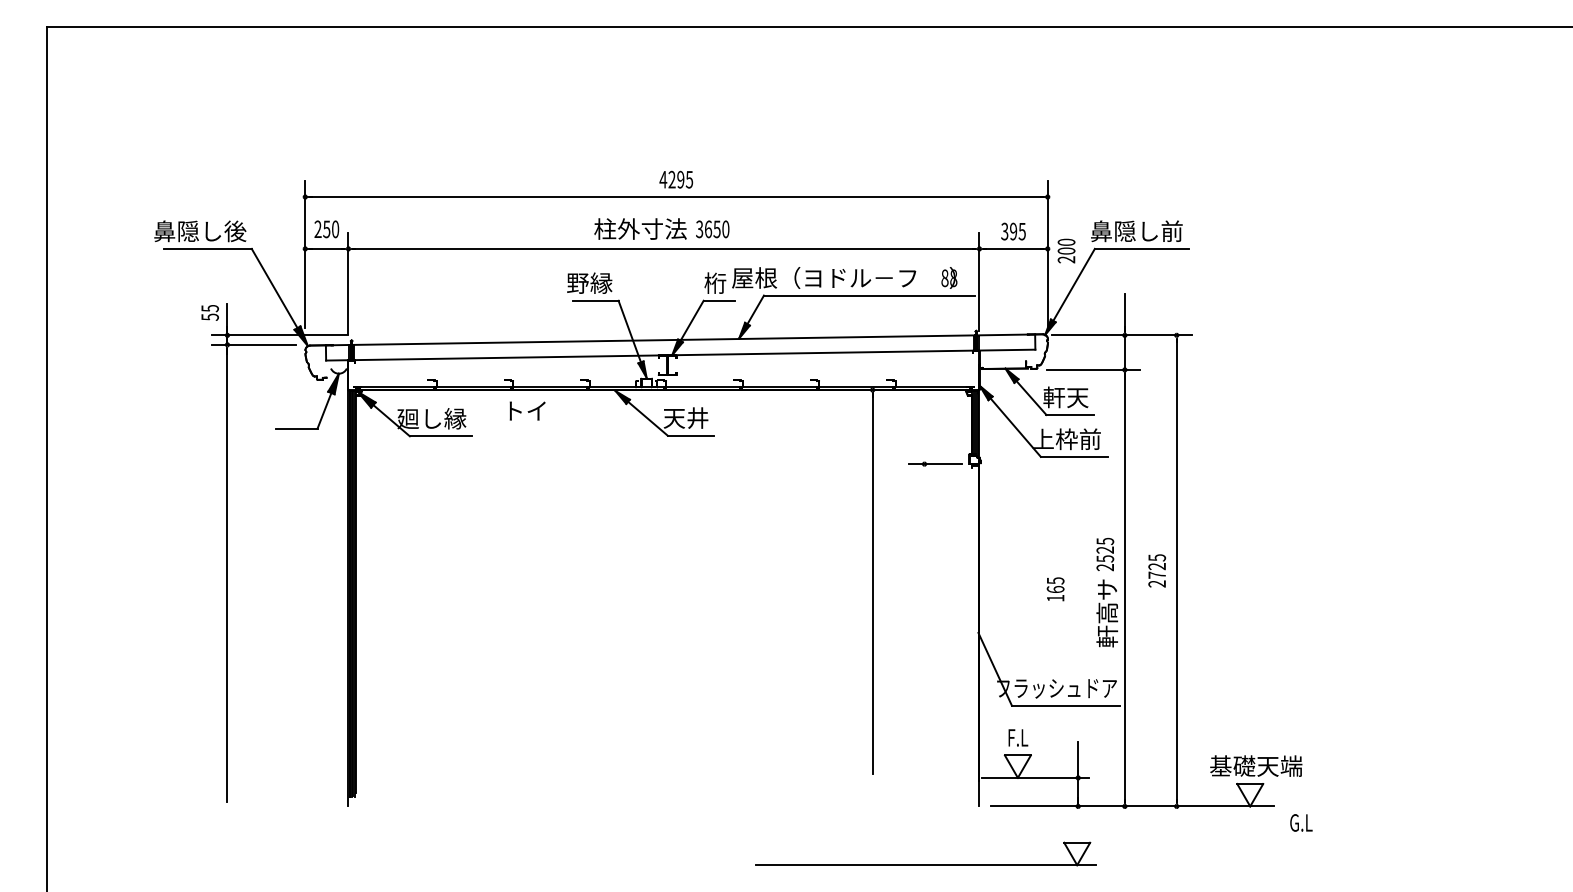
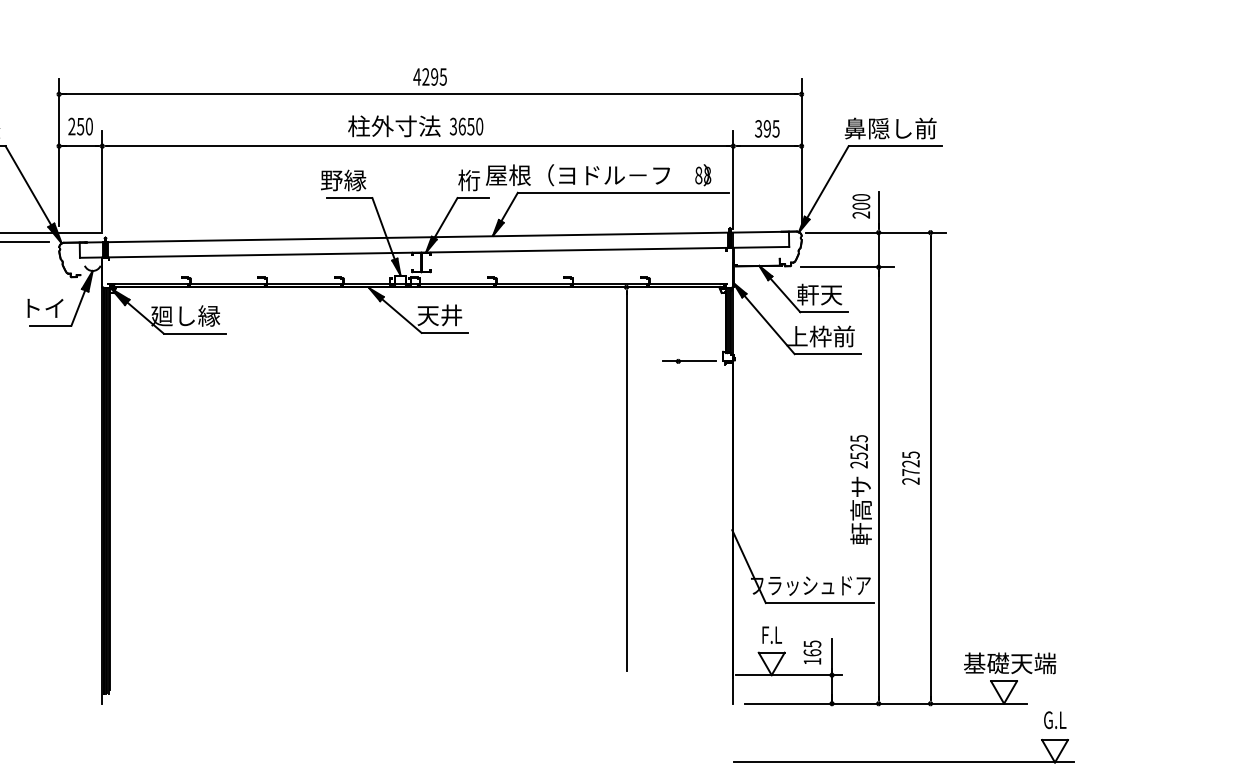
text: (1066, 250) -> (861, 205), moved
text: (527, 410) -> (45, 307), moved
text: (1055, 589) -> (812, 652), moved
part: (925, 864) -> (903, 761), moved

